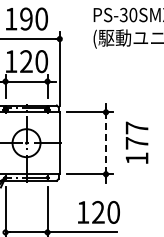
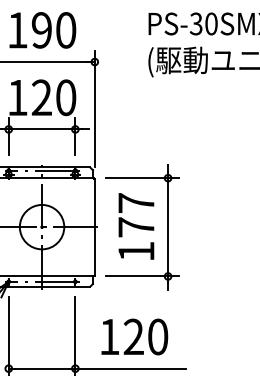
text: (136, 142) -> (135, 226), moved
line: (106, 143) -> (168, 227), dashed -> solid
text: (98, 212) -> (133, 337), moved

